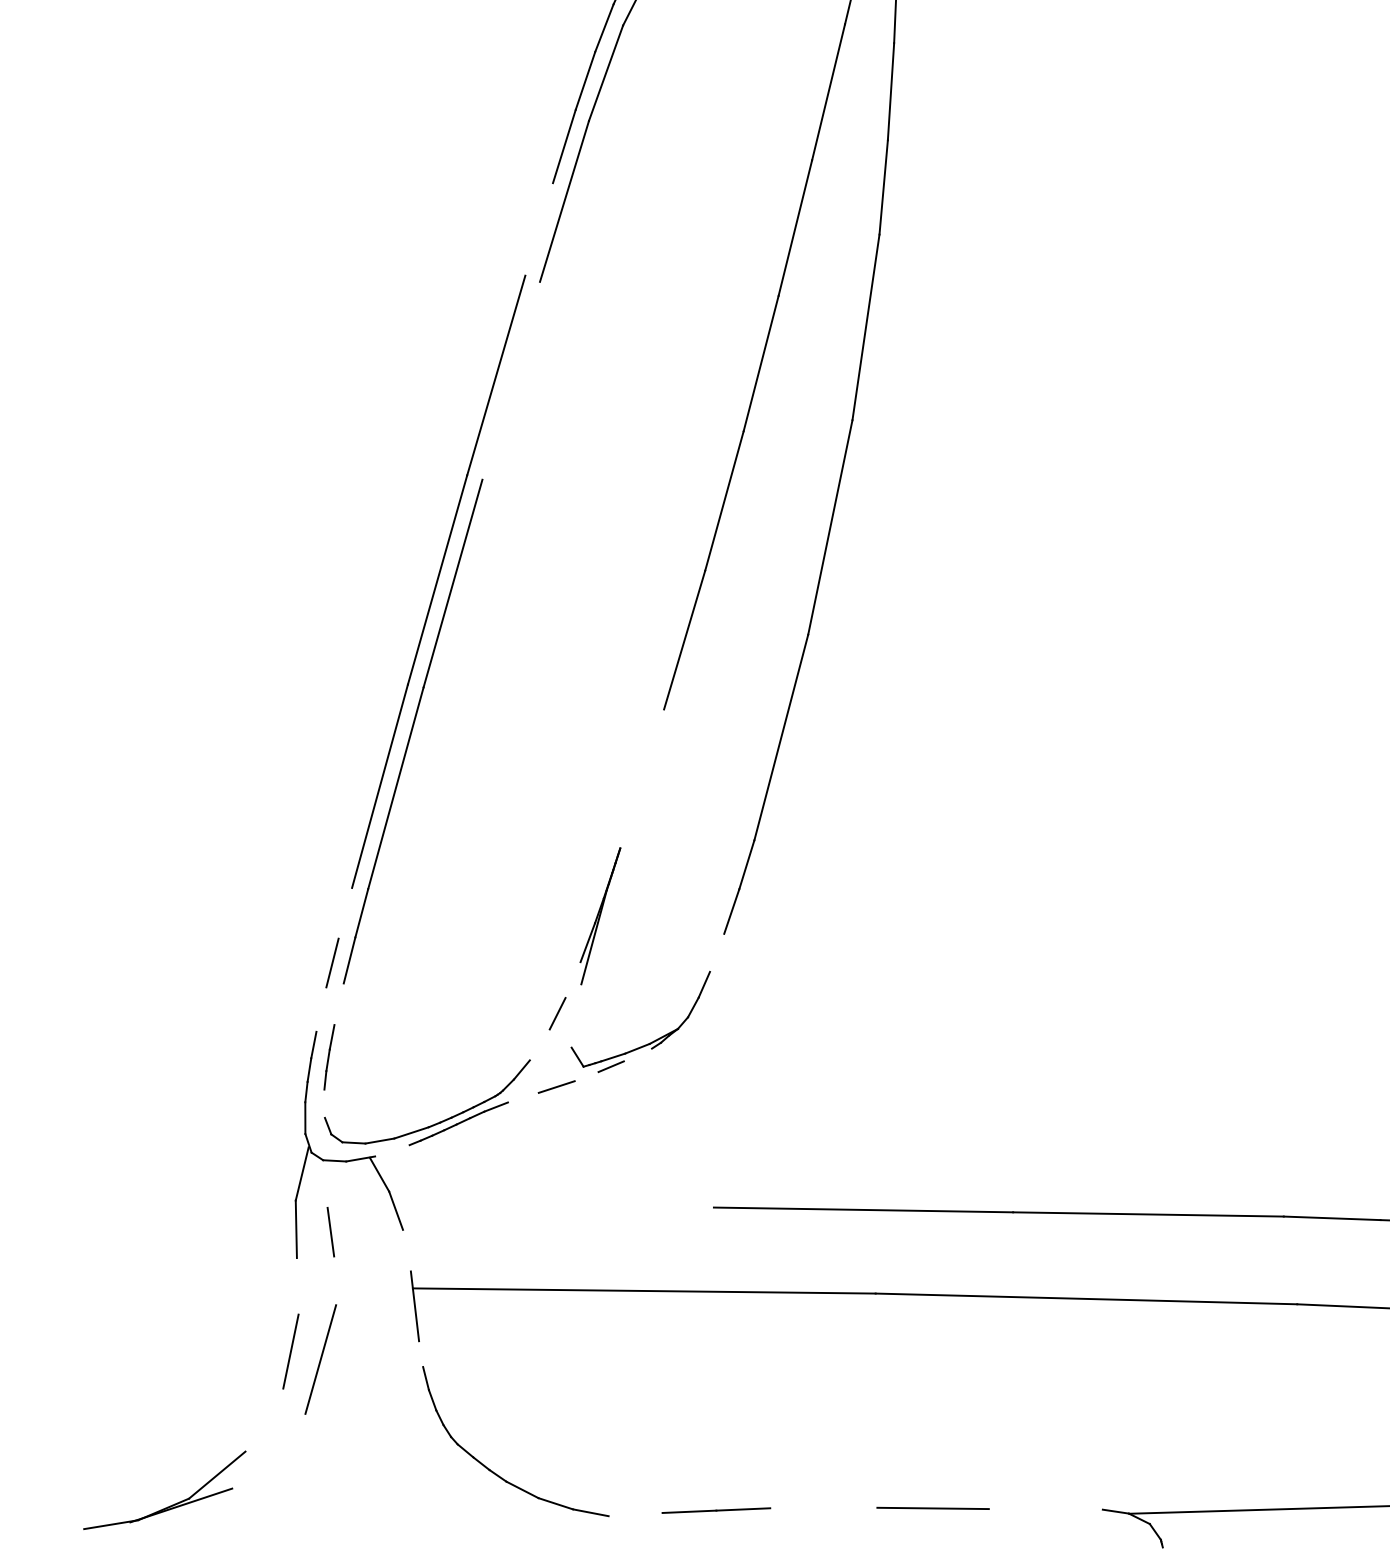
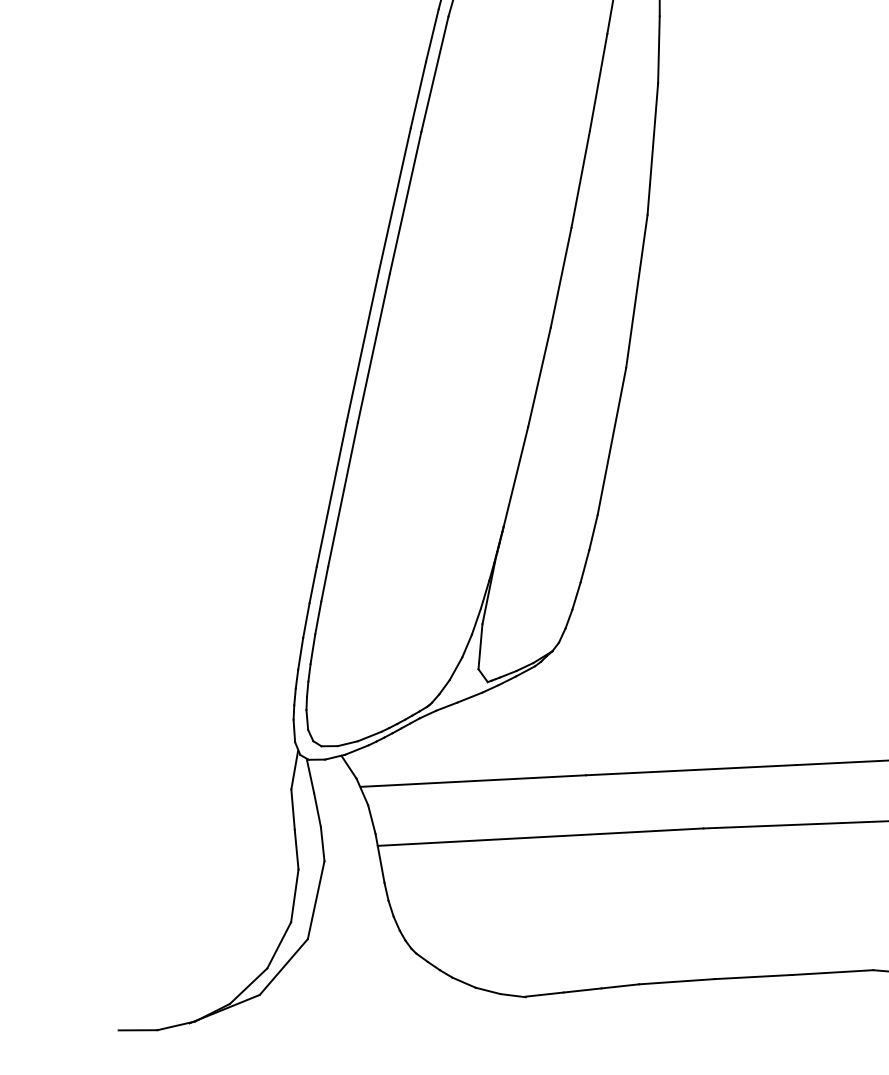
line: (539, 229) -> (418, 95), added
line: (511, 380) -> (405, 202), added
line: (642, 778) -> (516, 476), added
line: (345, 912) -> (313, 584), added
line: (716, 952) -> (576, 595), added
line: (572, 980) -> (476, 621), added
line: (338, 1004) -> (312, 649), added
line: (321, 1009) -> (300, 653), added
line: (576, 1015) -> (480, 646), added
line: (539, 1044) -> (455, 668), added
line: (637, 1054) -> (525, 671), added
line: (586, 1076) -> (490, 688), added
line: (522, 1097) -> (446, 706), added
line: (324, 1103) -> (307, 719), added
line: (392, 1150) -> (357, 749), added
line: (323, 1183) -> (310, 776), added
line: (553, 1205) -> (472, 781), added
line: (406, 1250) -> (371, 819), added
line: (335, 1280) -> (322, 843), added
line: (297, 1286) -> (296, 849), added
line: (421, 1354) -> (386, 891), added
line: (264, 1419) -> (279, 944), added
line: (268, 1450) -> (283, 966), added
line: (823, 1507) -> (676, 981), added
line: (1045, 1509) -> (832, 972), added
line: (635, 1513) -> (544, 994), added
line: (56, 1527) -> (137, 1030), added

